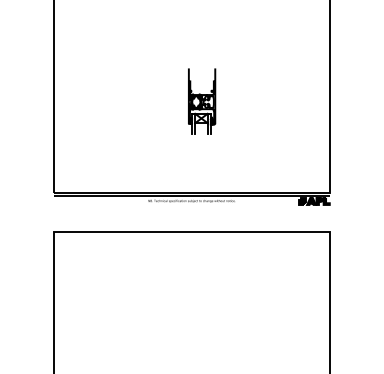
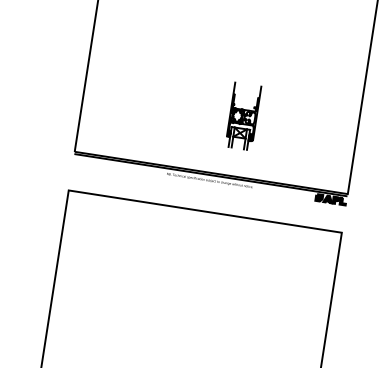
part: (202, 101) -> (243, 116), moved

